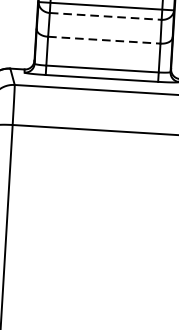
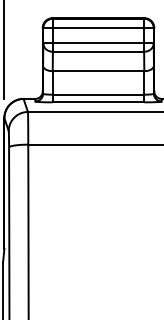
line: (105, 16) -> (98, 51), dashed -> solid
line: (104, 40) -> (98, 71), dashed -> solid

